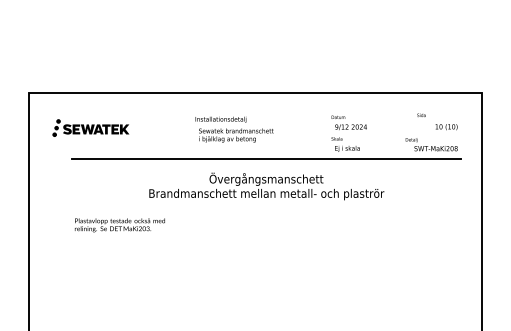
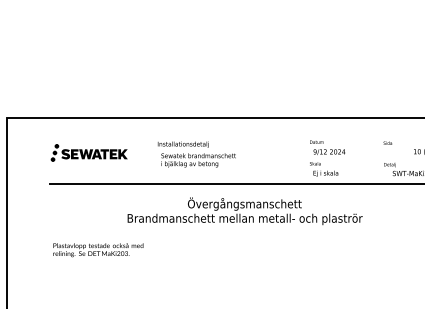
text: (421, 114) -> (387, 142), moved
part: (90, 127) -> (88, 152), moved
text: (234, 129) -> (196, 154), moved

